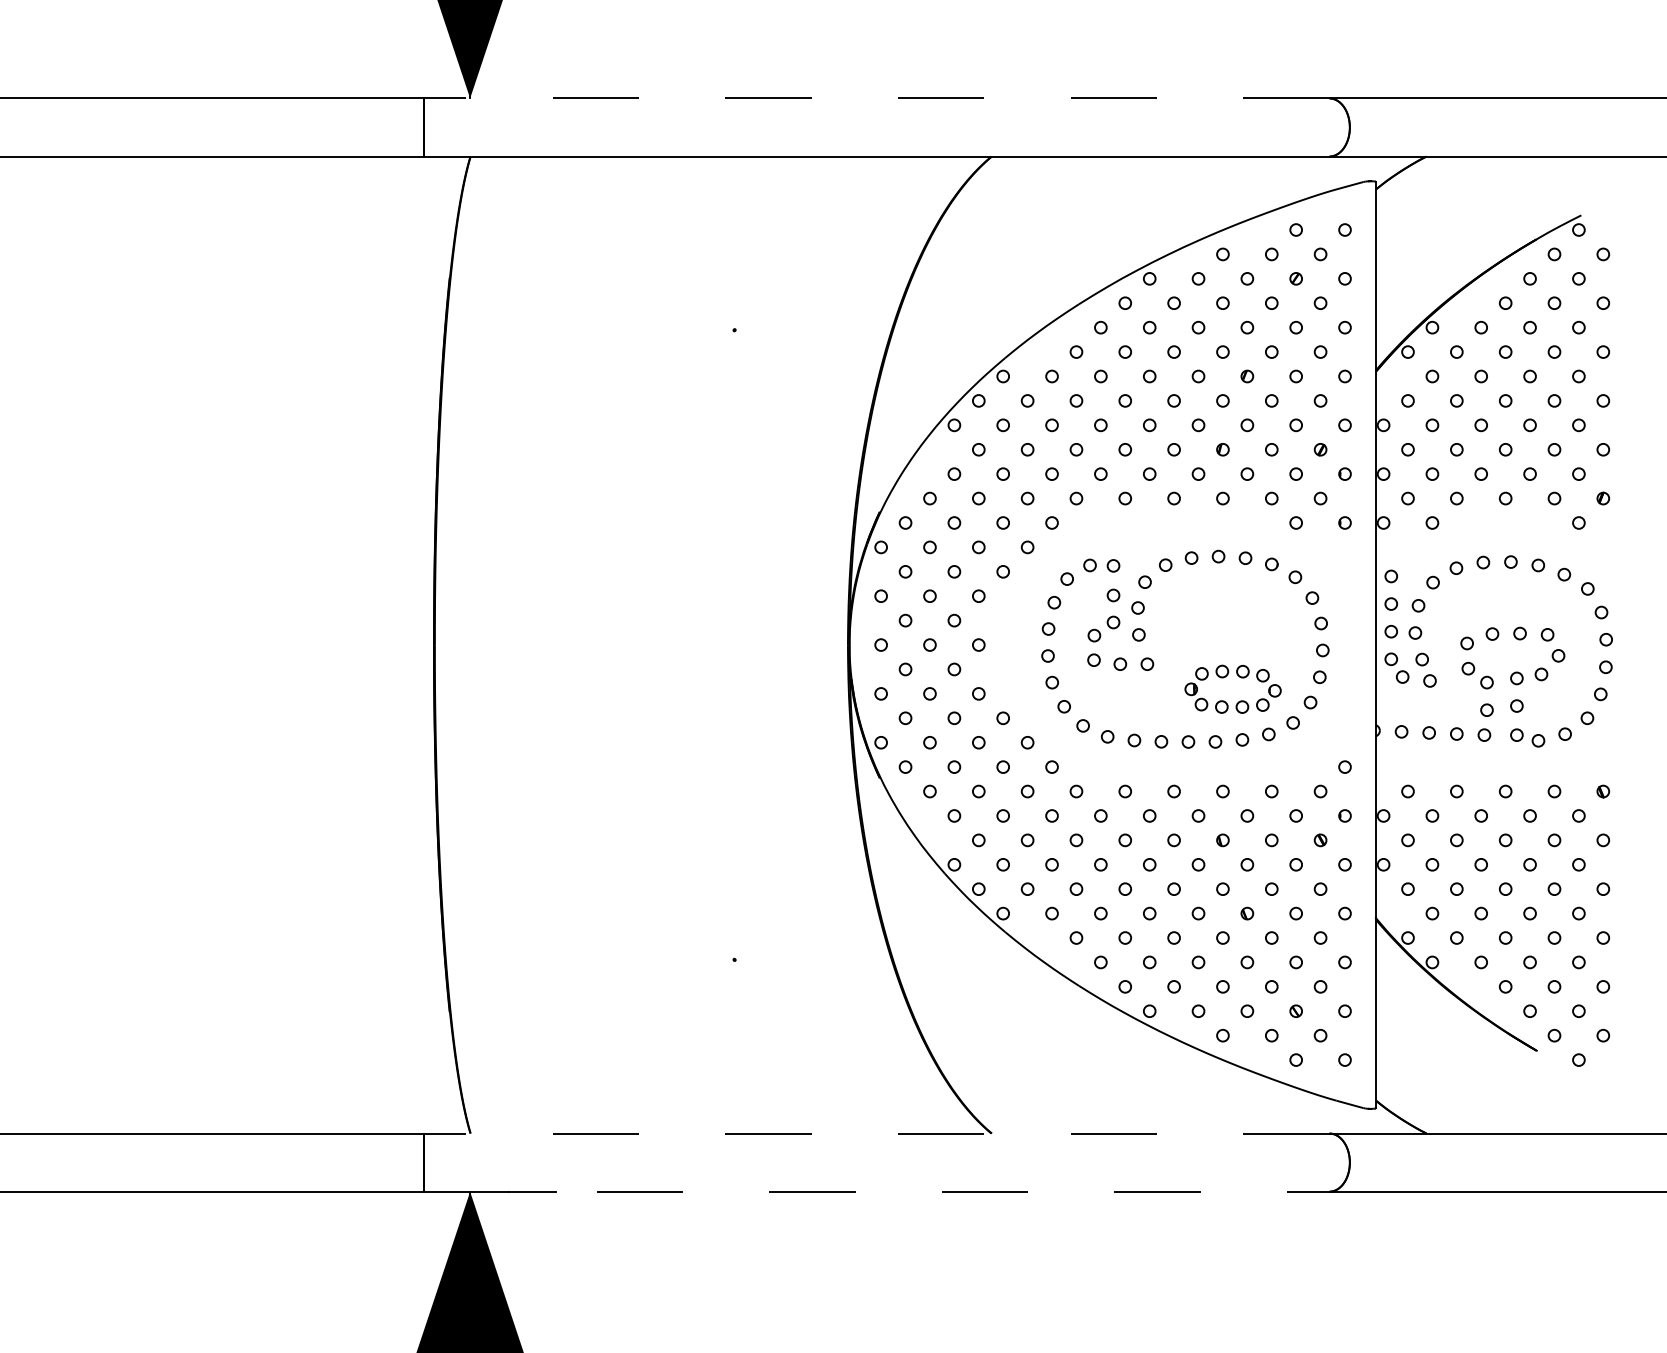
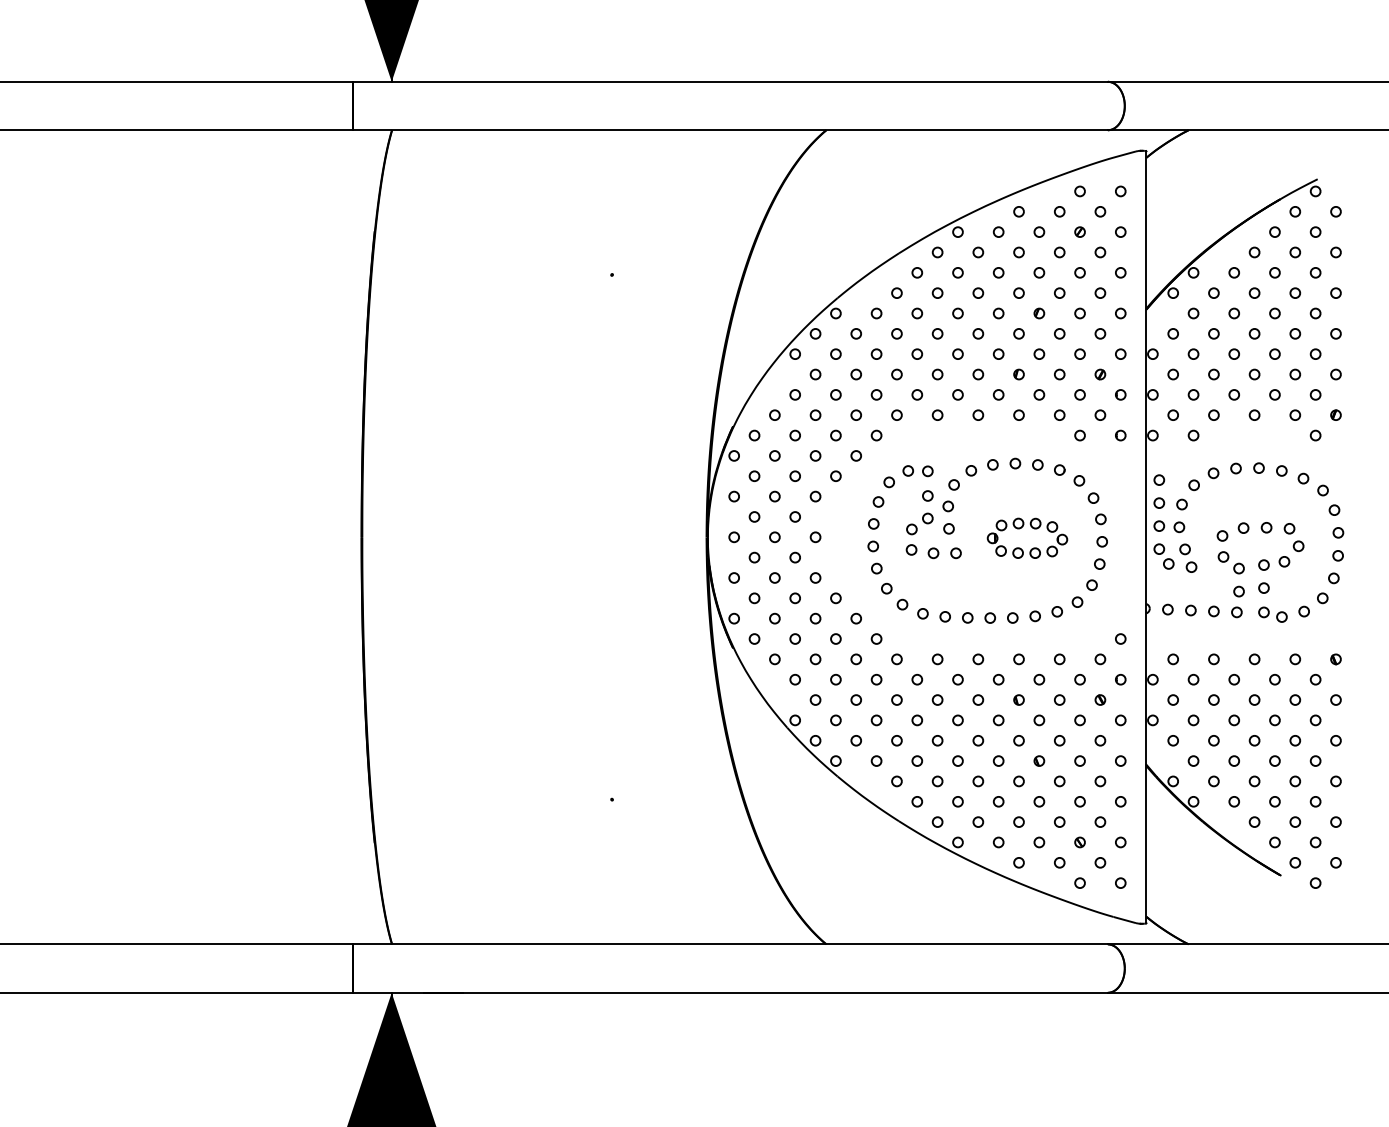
line: (876, 98) -> (730, 81), dashed -> solid
part: (1227, 676) -> (1022, 527), moved
line: (876, 1133) -> (730, 944), dashed -> solid
line: (876, 1191) -> (730, 992), dashed -> solid

